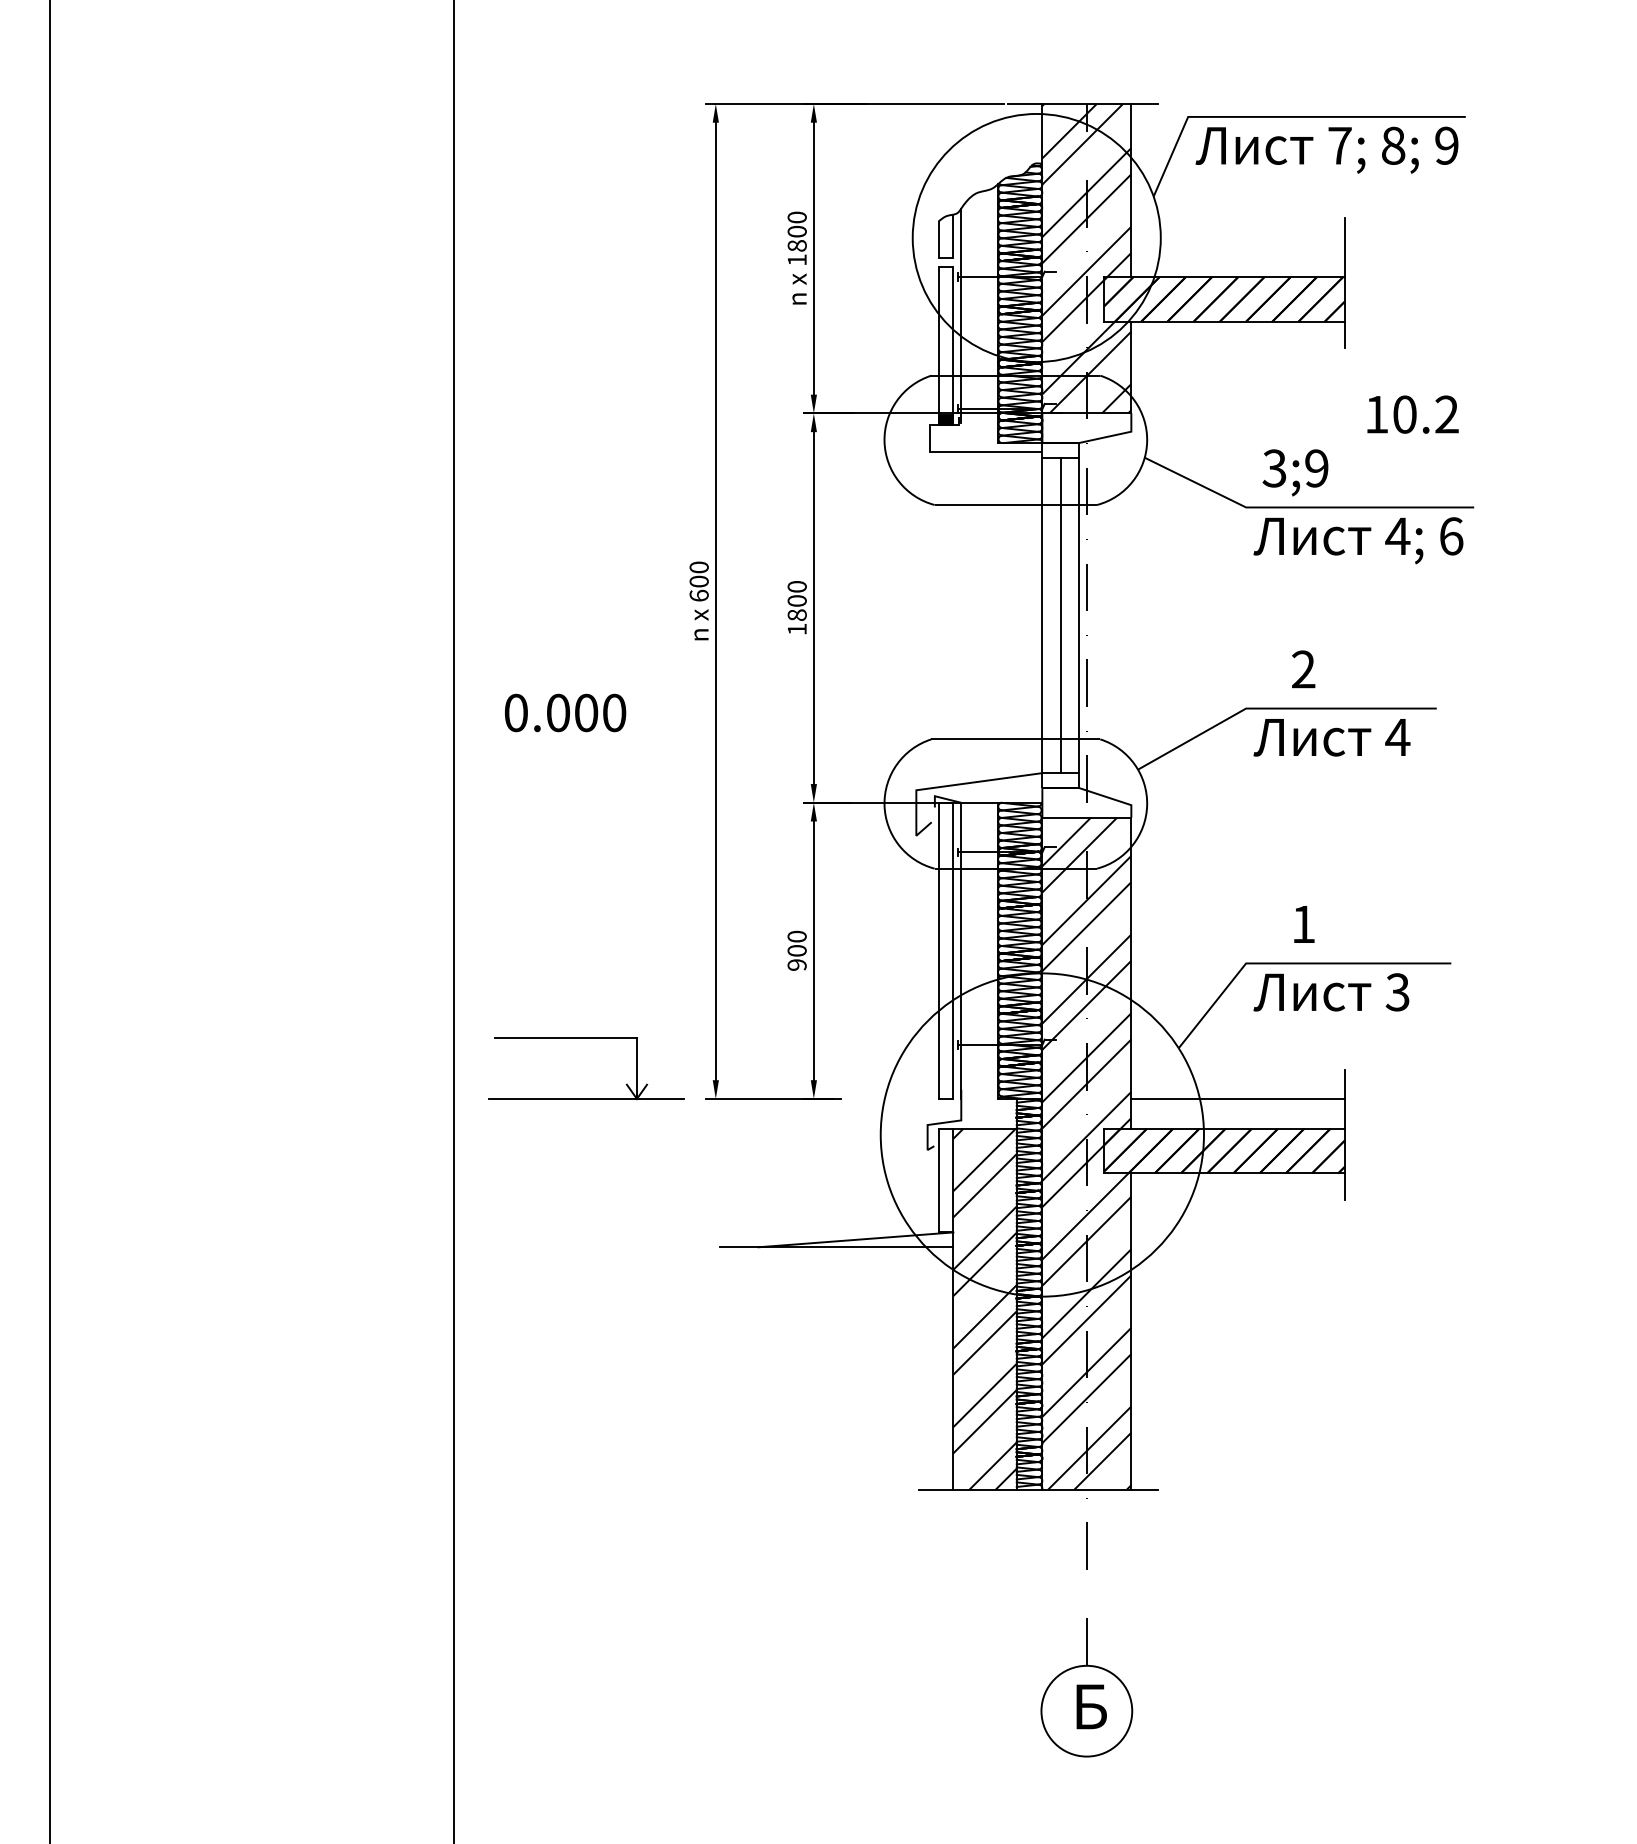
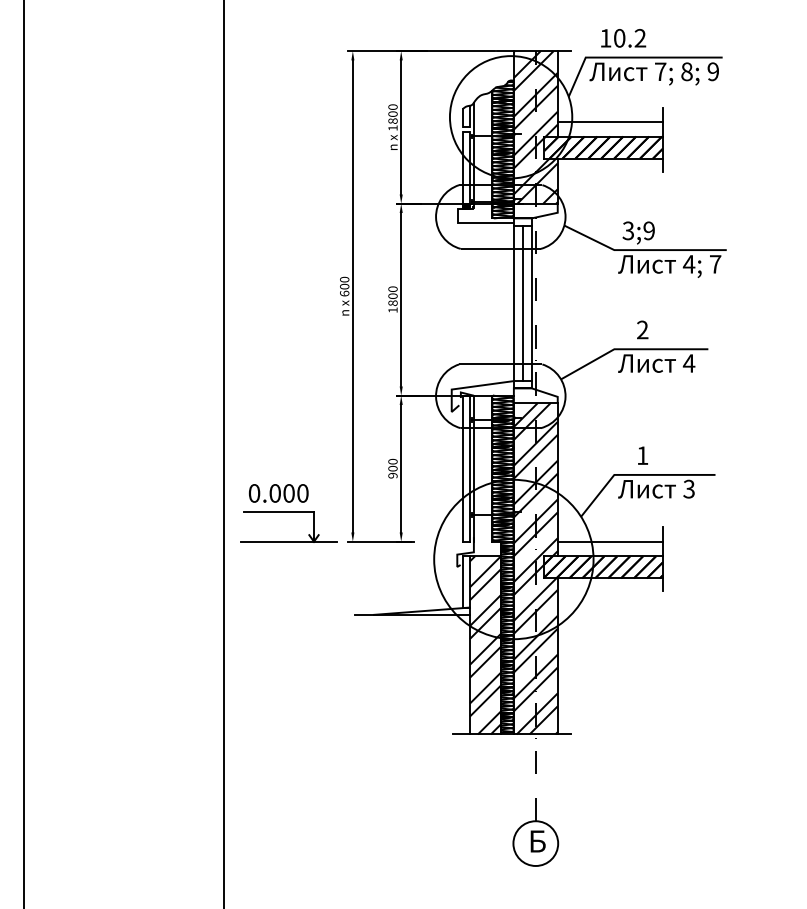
line: (1236, 246) -> (609, 121), added
text: (1412, 414) -> (623, 38), moved
text: (1451, 536) -> (715, 264), 6 -> 7
text: (564, 713) -> (278, 493), moved

